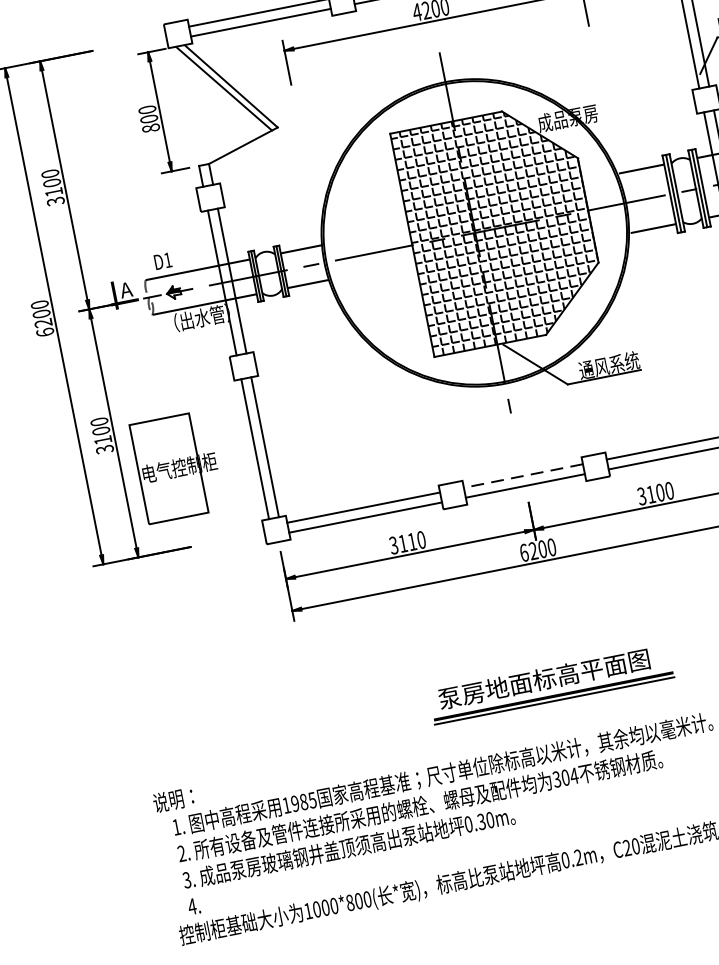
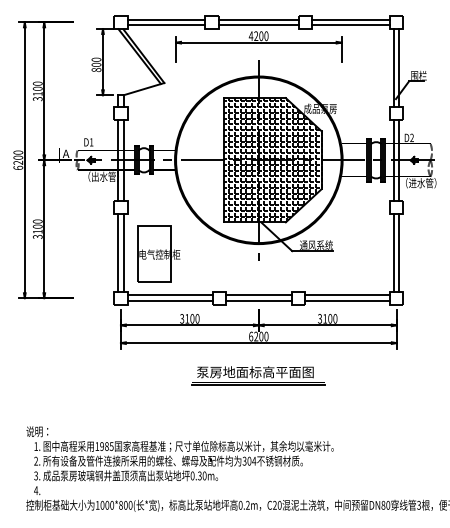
part: (176, 466) -> (158, 253), moved
line: (522, 476) -> (258, 295), dashed -> solid
text: (412, 541) -> (192, 318), 3110 -> 3100
part: (550, 683) -> (258, 375), moved

